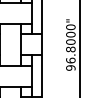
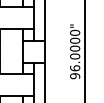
text: (70, 49) -> (74, 56), 96.8000" -> 96.0000"

